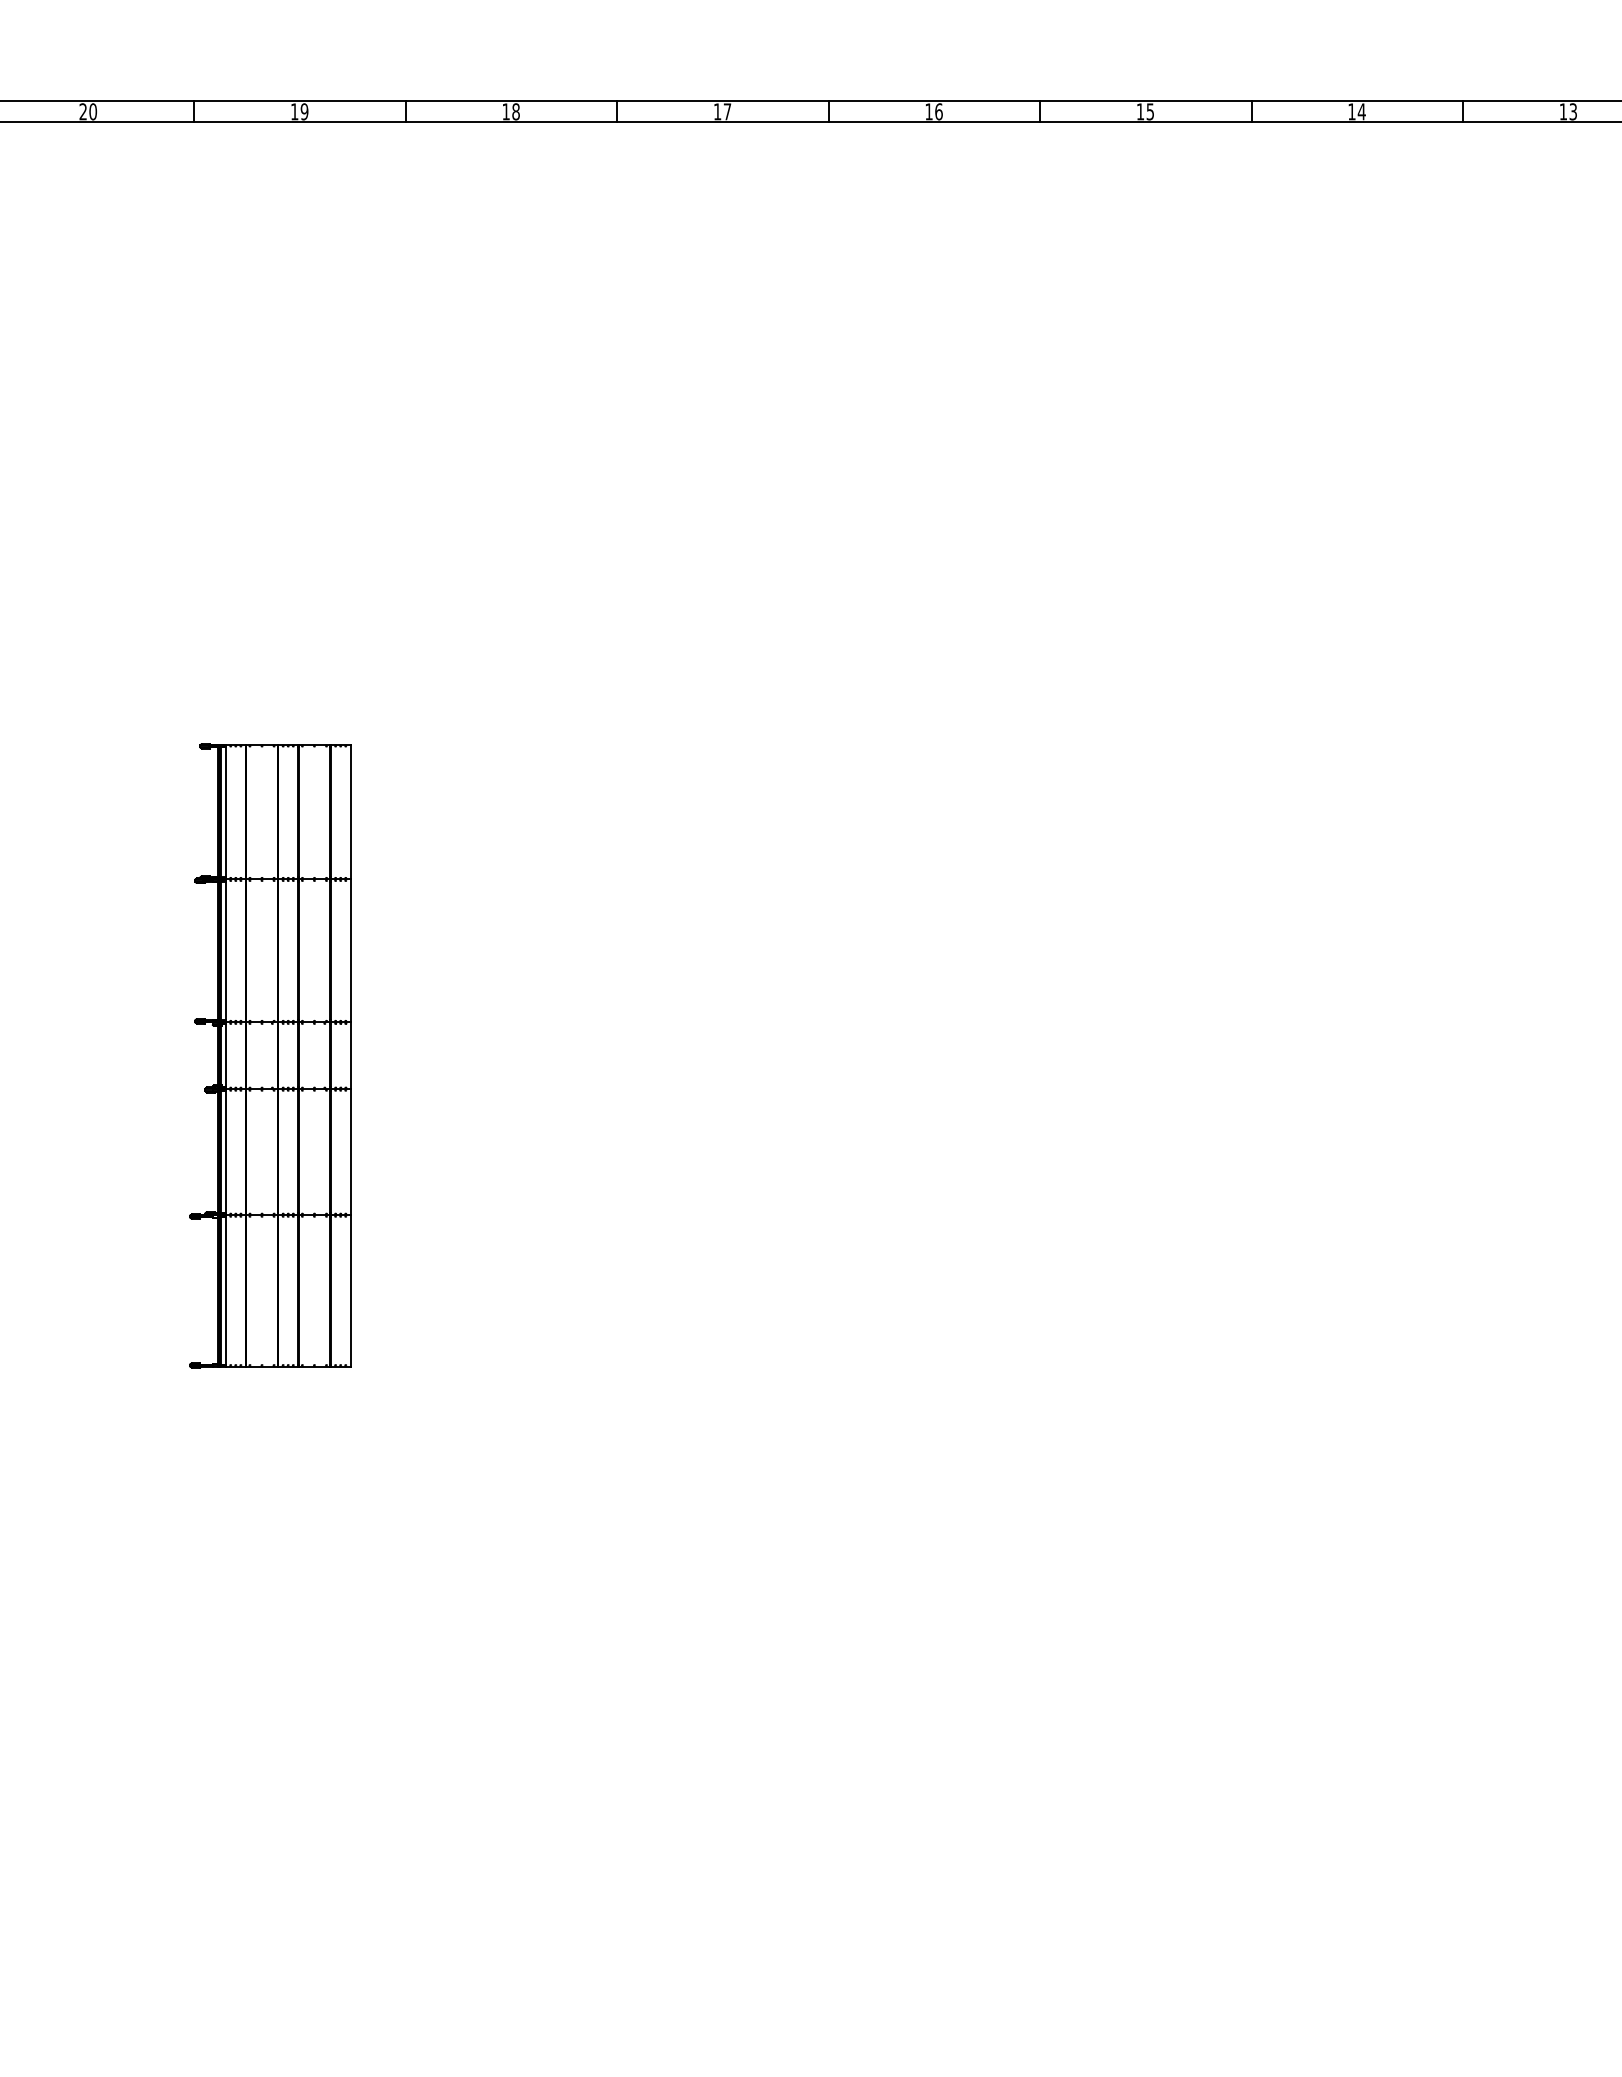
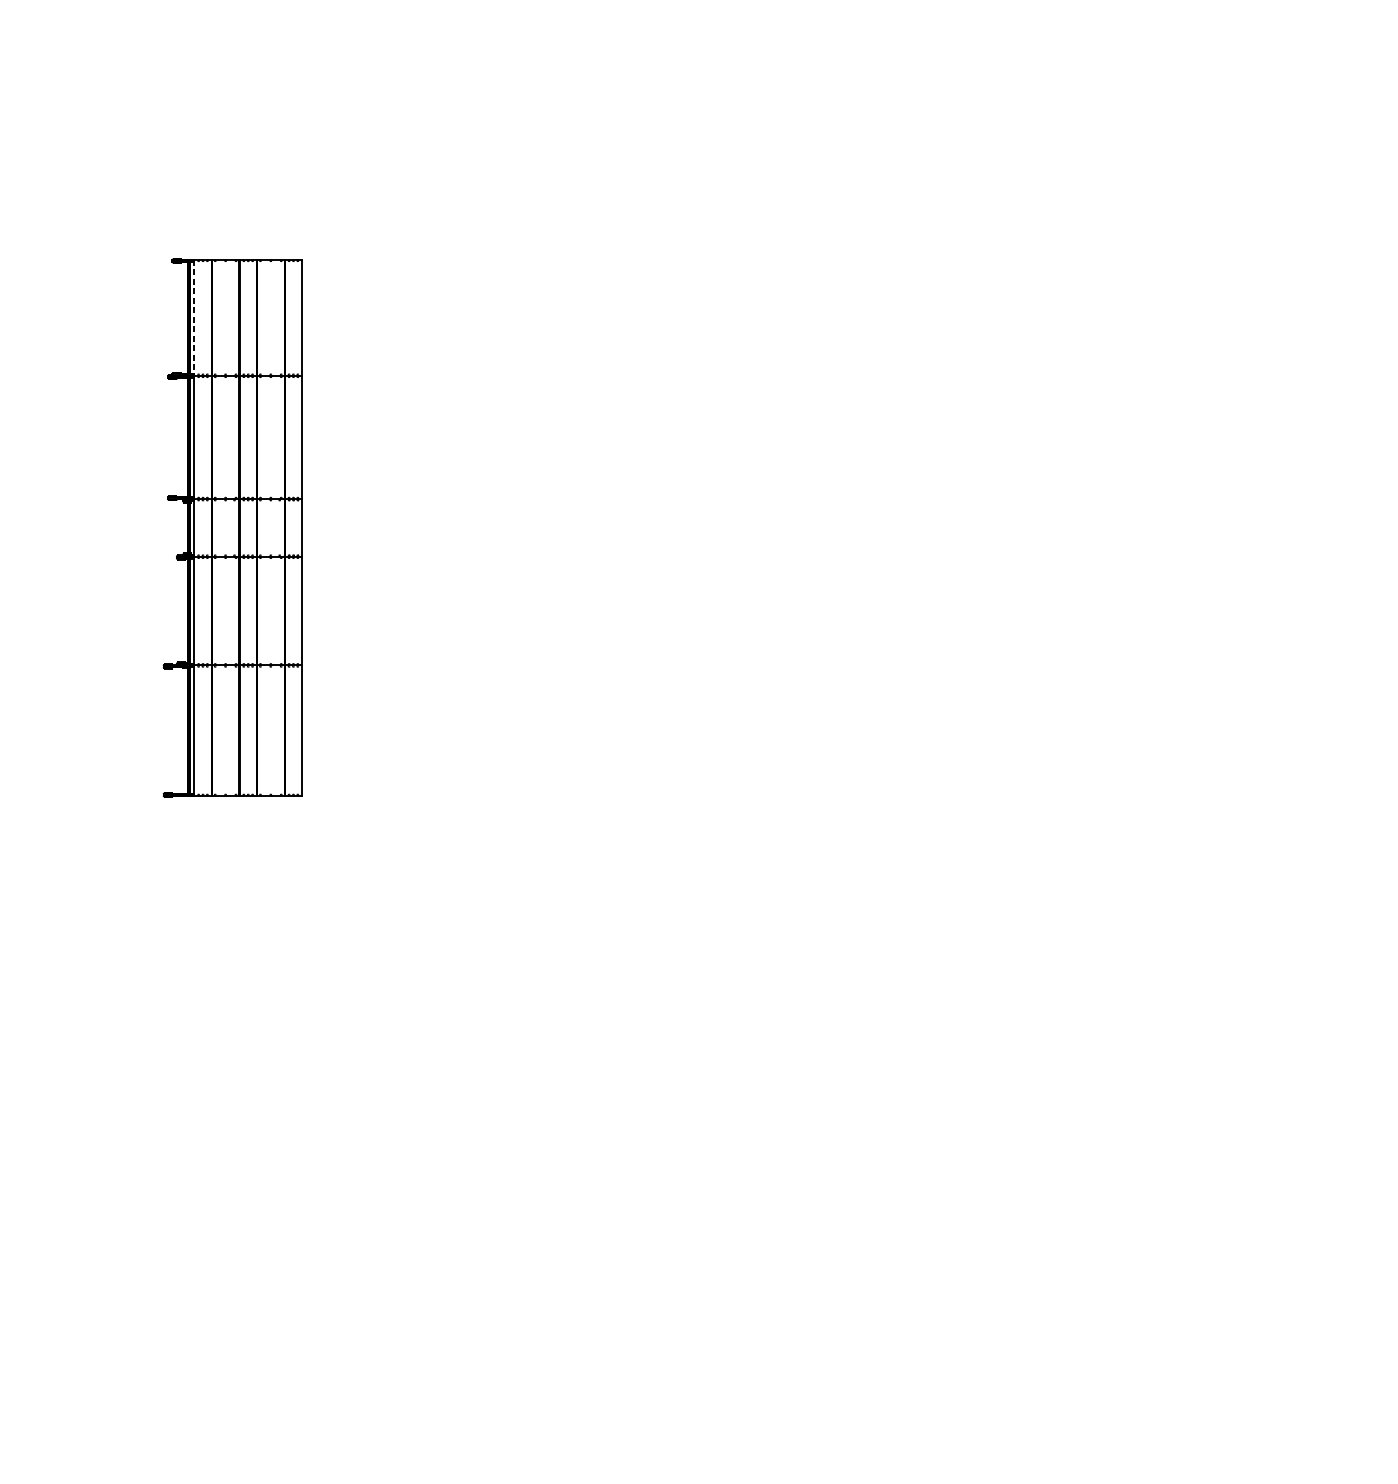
line: (225, 812) -> (194, 318), solid -> dashed

